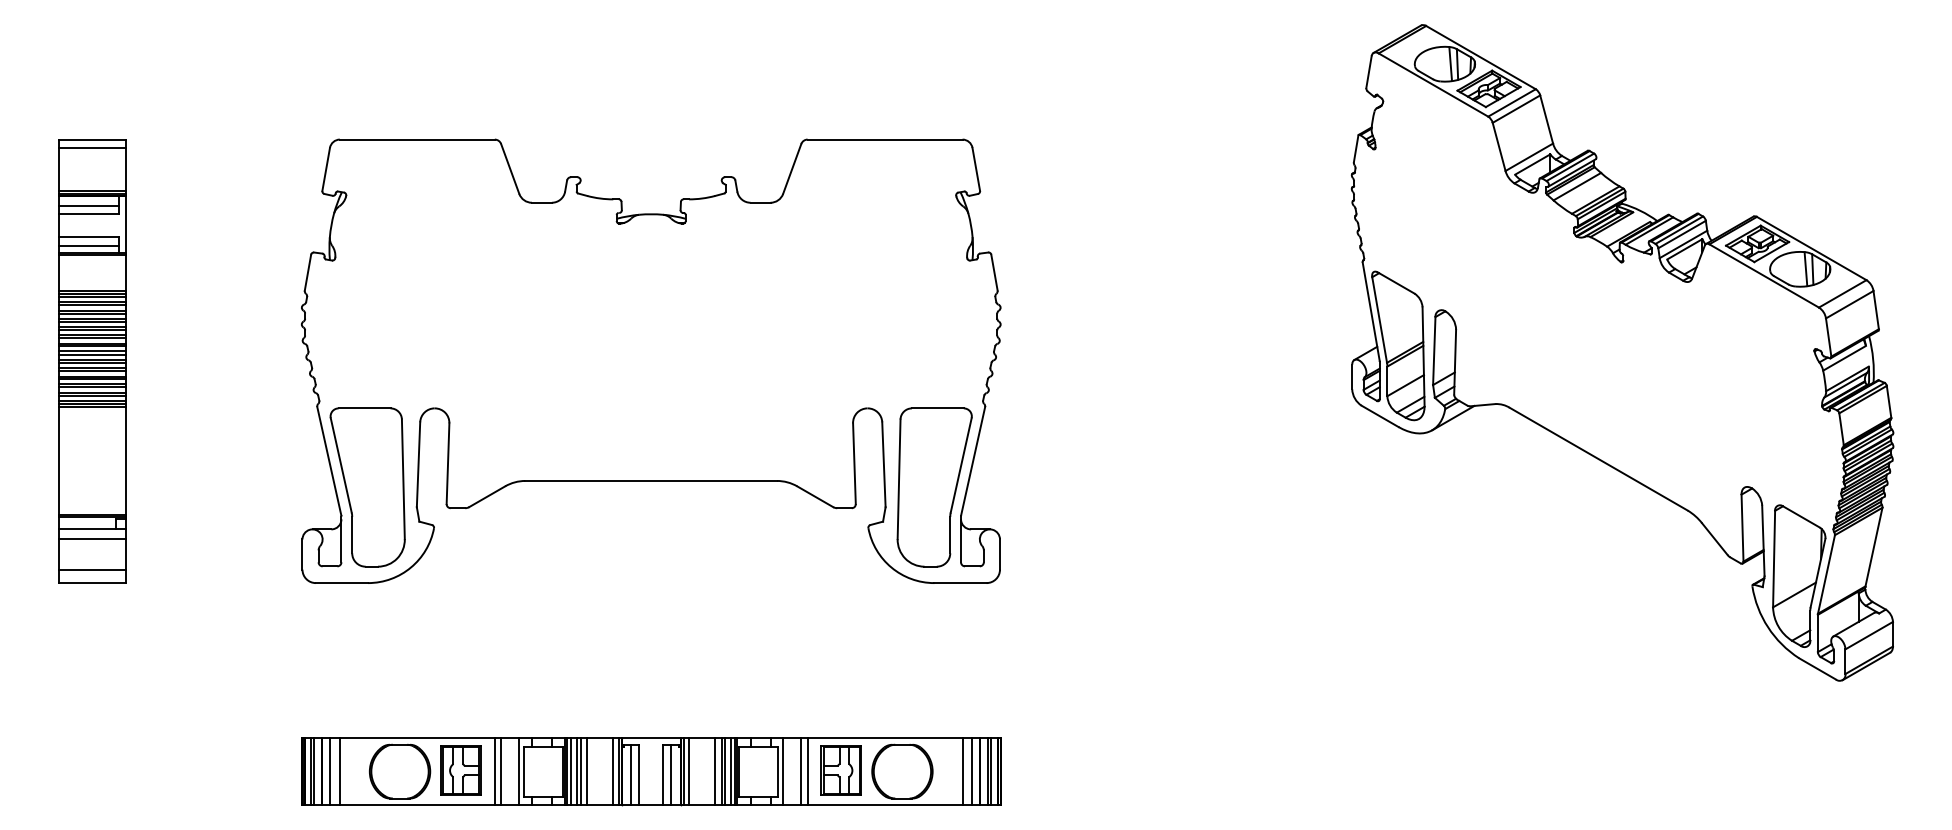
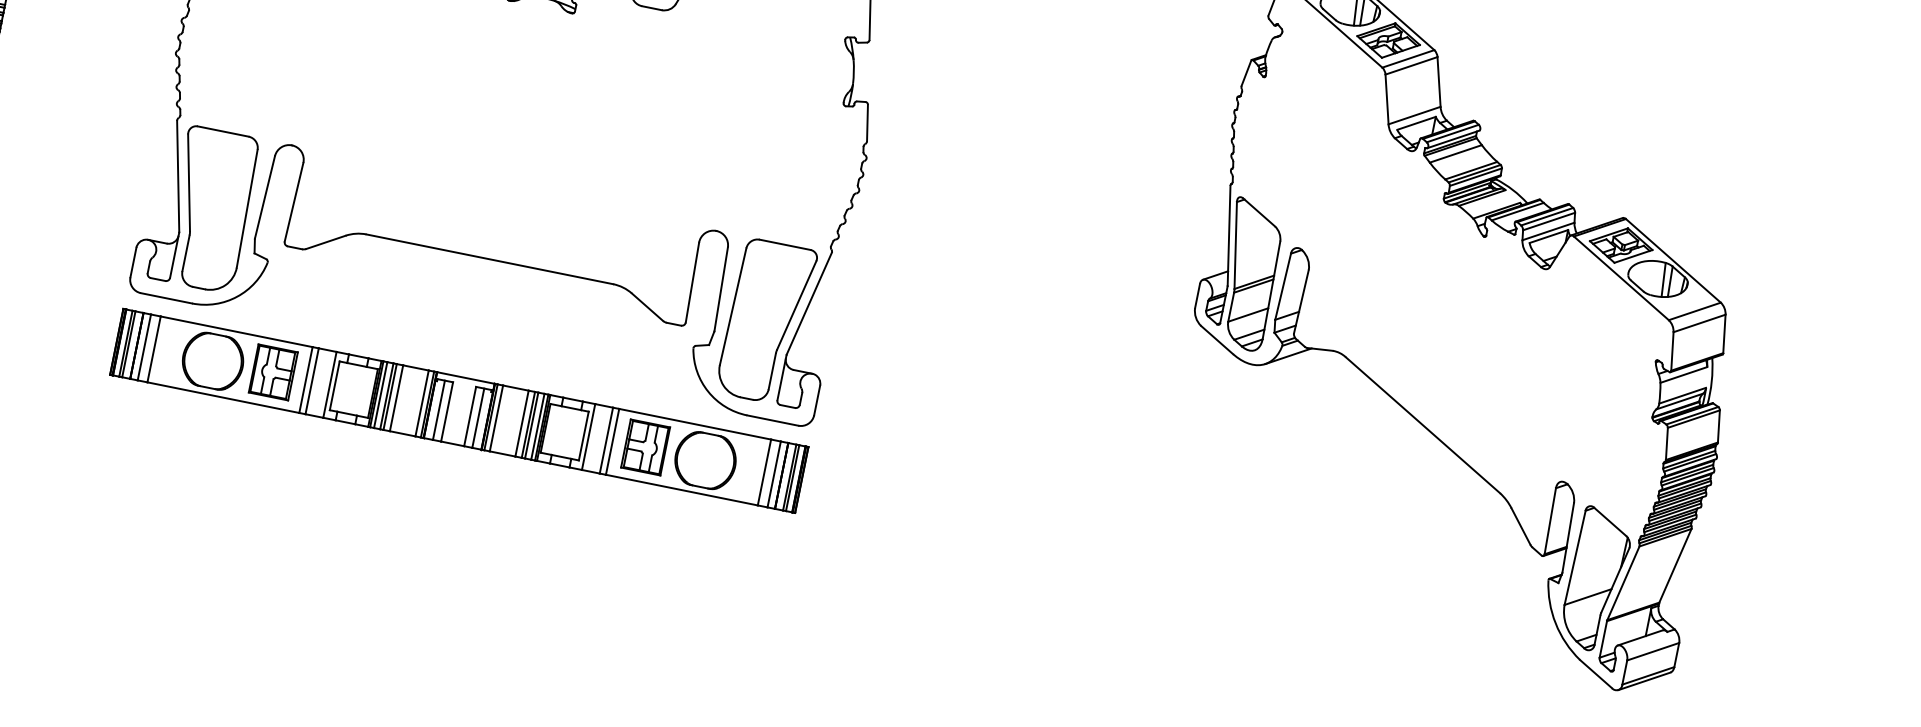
part: (651, 771) -> (459, 410), moved

